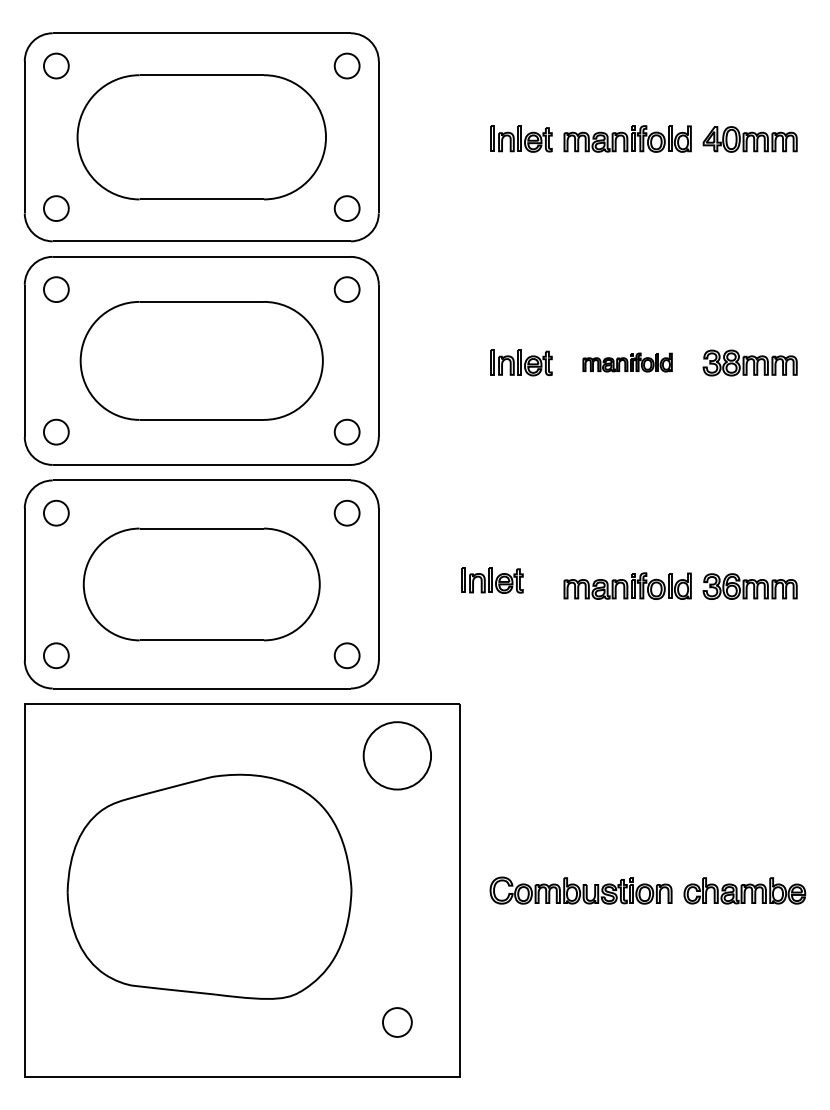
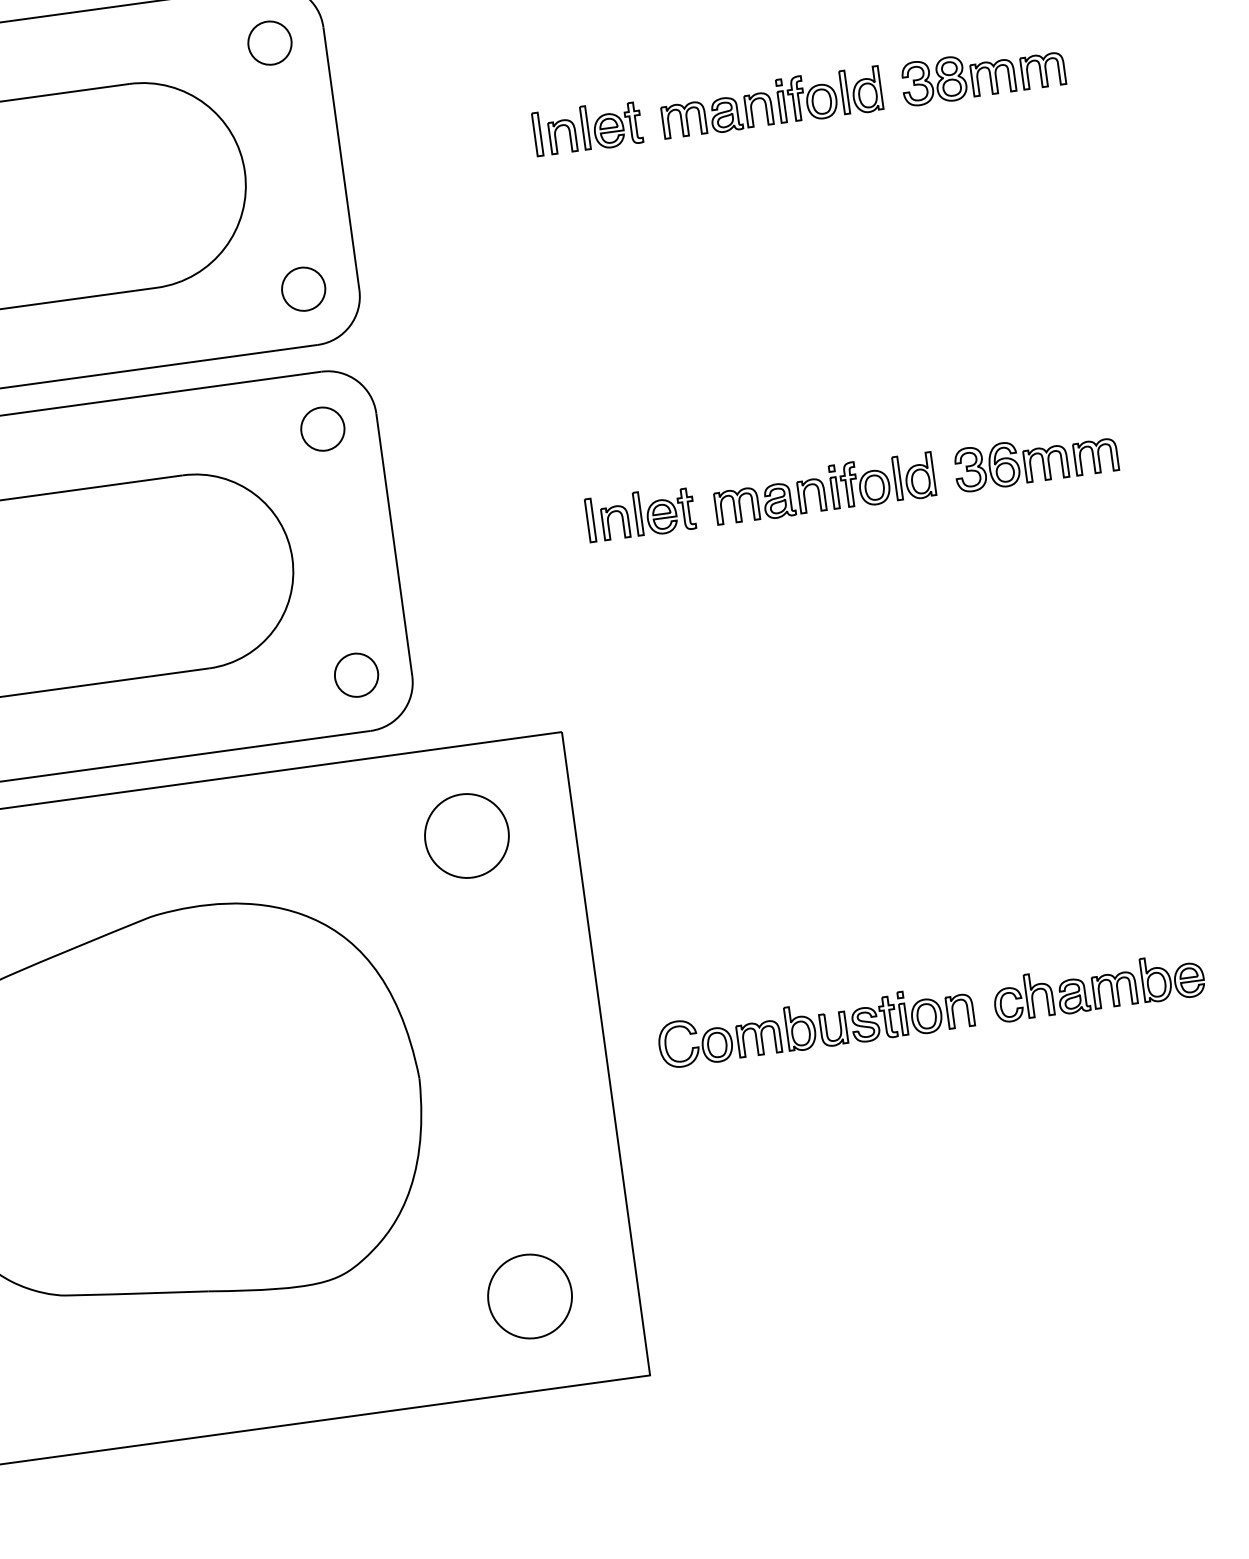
part: (627, 362) -> (771, 102), size x1.43
part: (492, 580) -> (641, 514), moved
circle: (397, 755) -> (467, 835), size x0.71
circle: (397, 1022) -> (530, 1296), size x1.67

